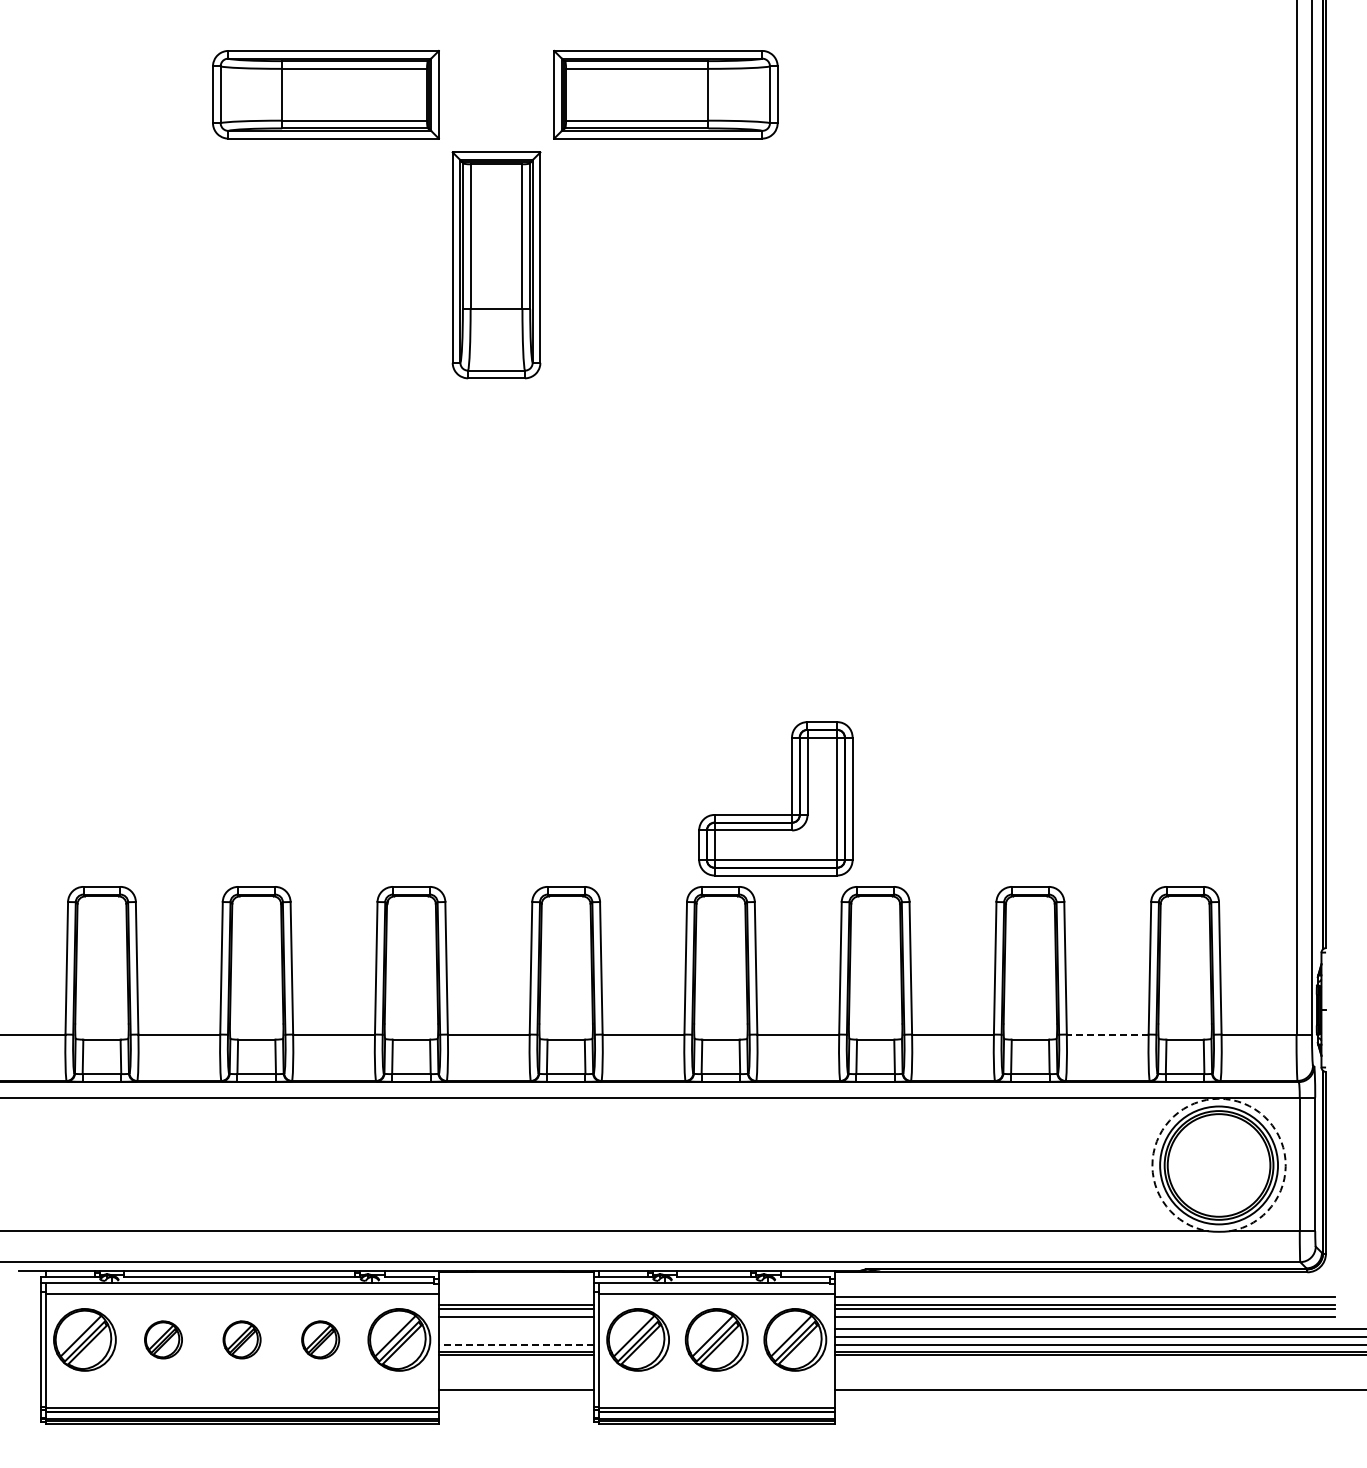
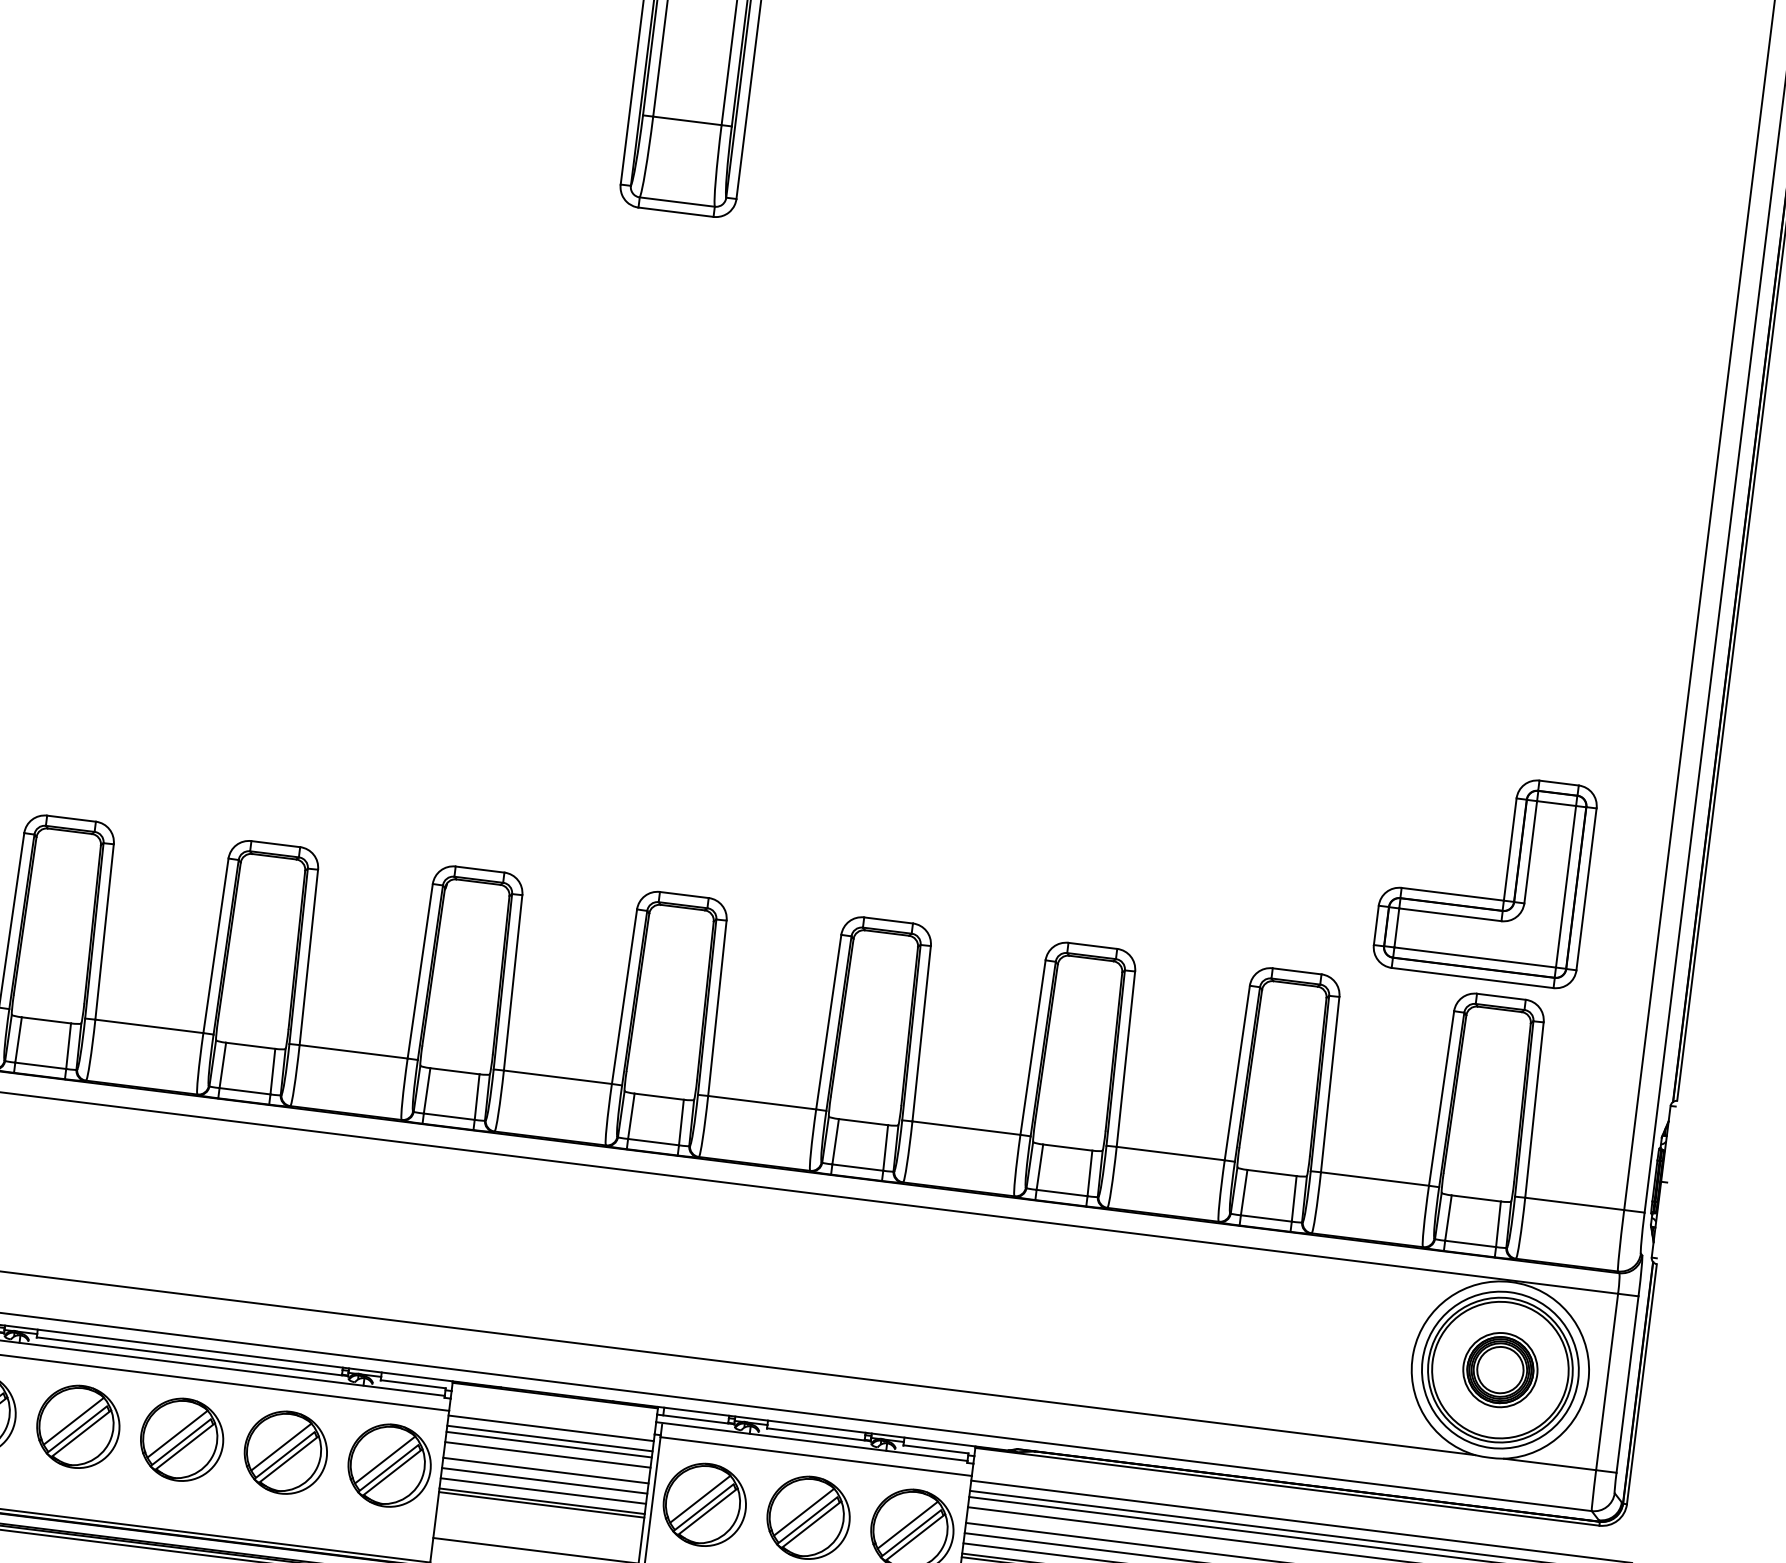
part: (791, 798) -> (1505, 878), moved
line: (1107, 1034) -> (1374, 1178), dashed -> solid
arc: (1219, 1098) -> (1511, 1281), dashed -> solid
part: (1218, 1165) -> (1499, 1370), added
line: (516, 1297) -> (551, 1428), added
line: (516, 1329) -> (545, 1471), added
line: (516, 1336) -> (544, 1480), added
part: (163, 1339) -> (78, 1426), size x1.67
part: (241, 1339) -> (181, 1439), size x1.67
part: (320, 1339) -> (285, 1452), size x1.67
line: (516, 1344) -> (543, 1490), dashed -> solid

